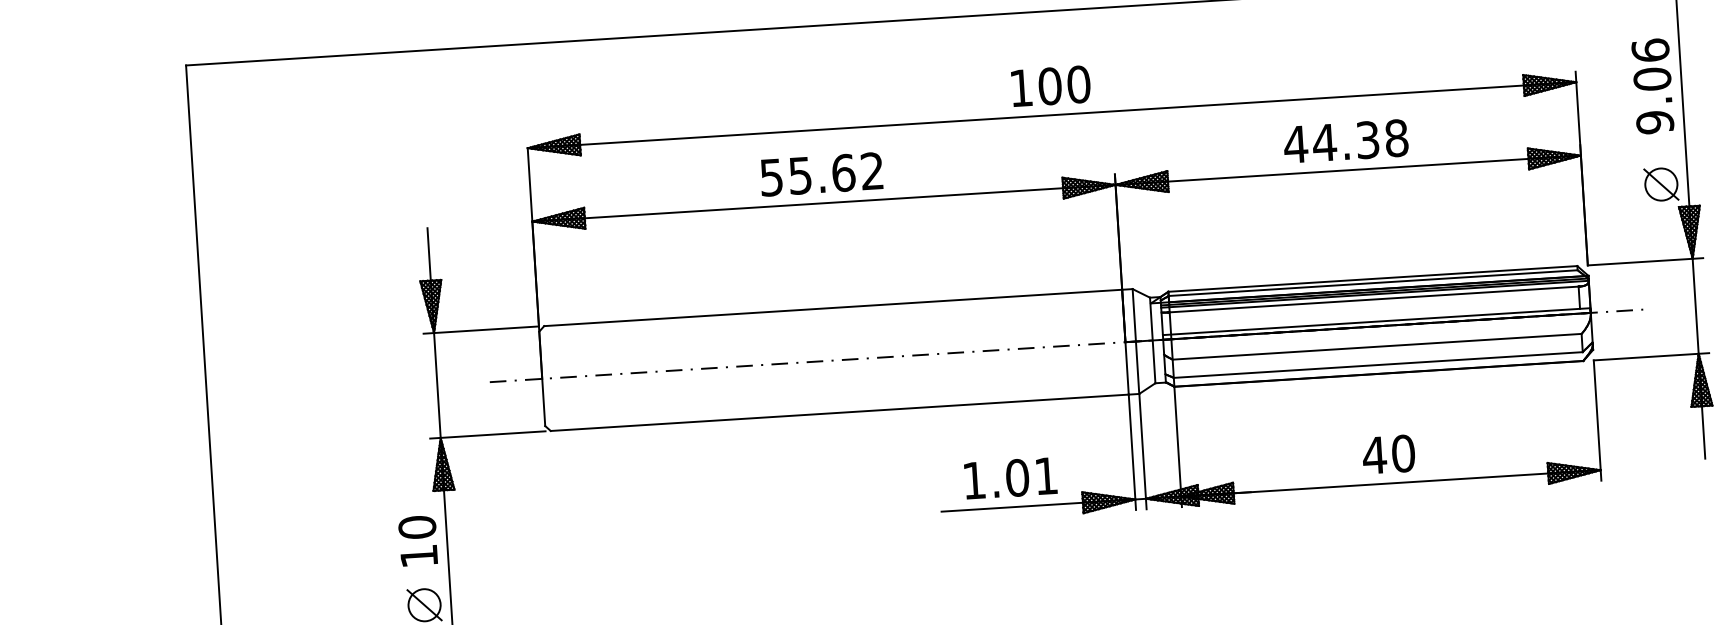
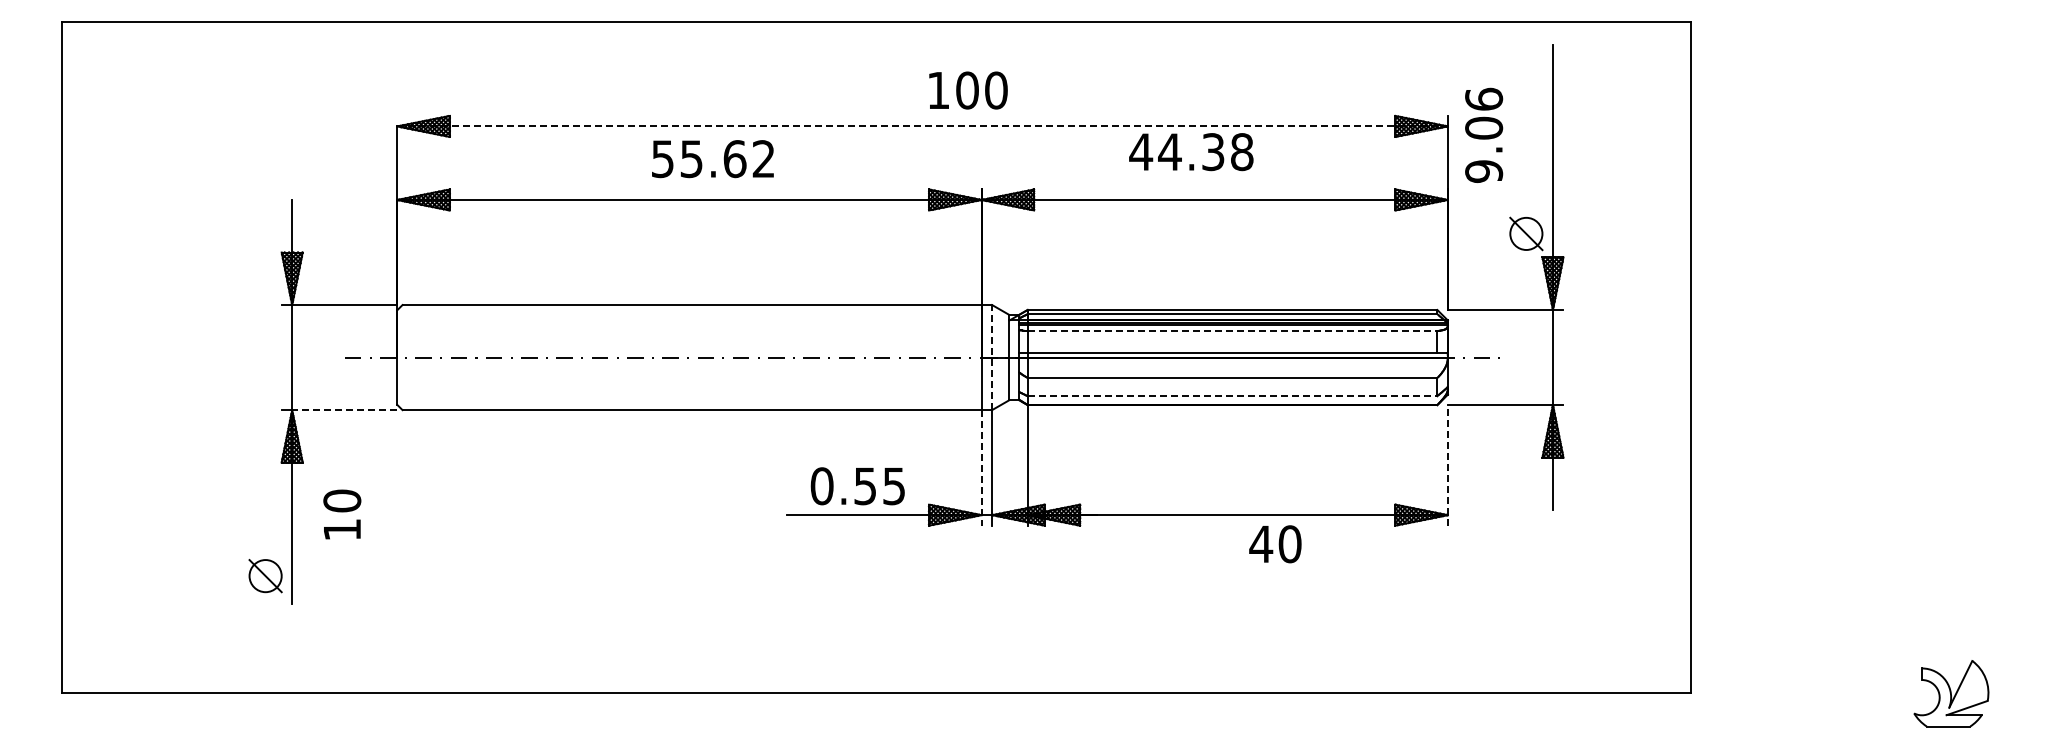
text: (1653, 85) -> (1484, 134), moved
text: (1051, 86) -> (968, 90), moved
line: (1052, 115) -> (923, 126), solid -> dashed
text: (1346, 141) -> (1191, 152), moved
text: (821, 174) -> (712, 159), moved
line: (1374, 299) -> (1232, 330), solid -> dashed
line: (1136, 341) -> (992, 357), solid -> dashed
line: (1378, 365) -> (1232, 396), solid -> dashed
line: (1597, 419) -> (1447, 464), solid -> dashed
line: (492, 435) -> (344, 410), solid -> dashed
line: (1132, 451) -> (981, 467), solid -> dashed
text: (1388, 454) -> (1275, 544), moved
text: (1009, 478) -> (857, 486), 1.01 -> 0.55
text: (418, 540) -> (342, 514), moved

